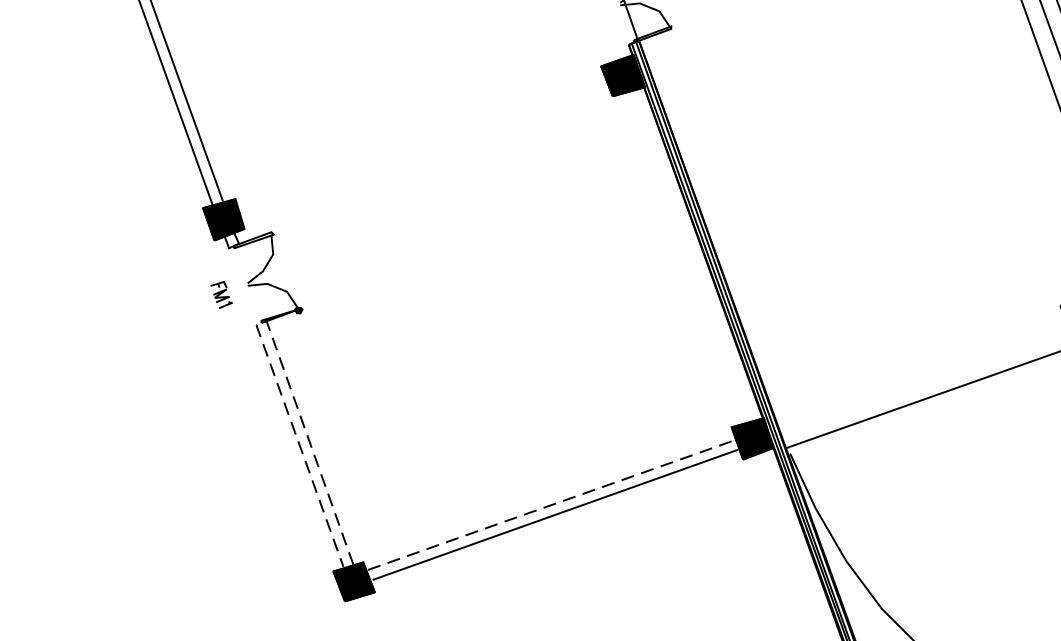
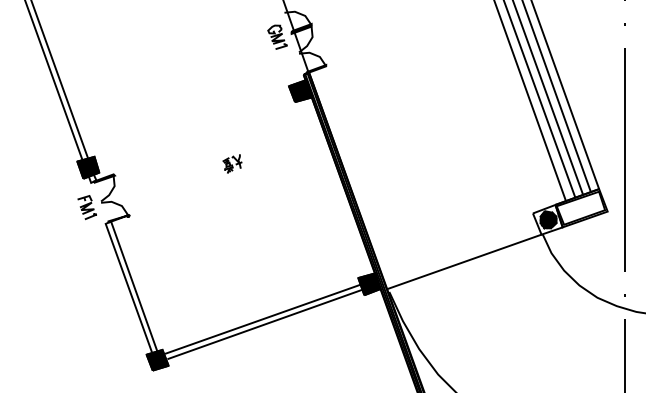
part: (494, 211) -> (232, 163), added
part: (220, 294) -> (86, 207), size x1.67
line: (261, 322) -> (108, 222), dashed -> solid
line: (551, 505) -> (262, 319), dashed -> solid

